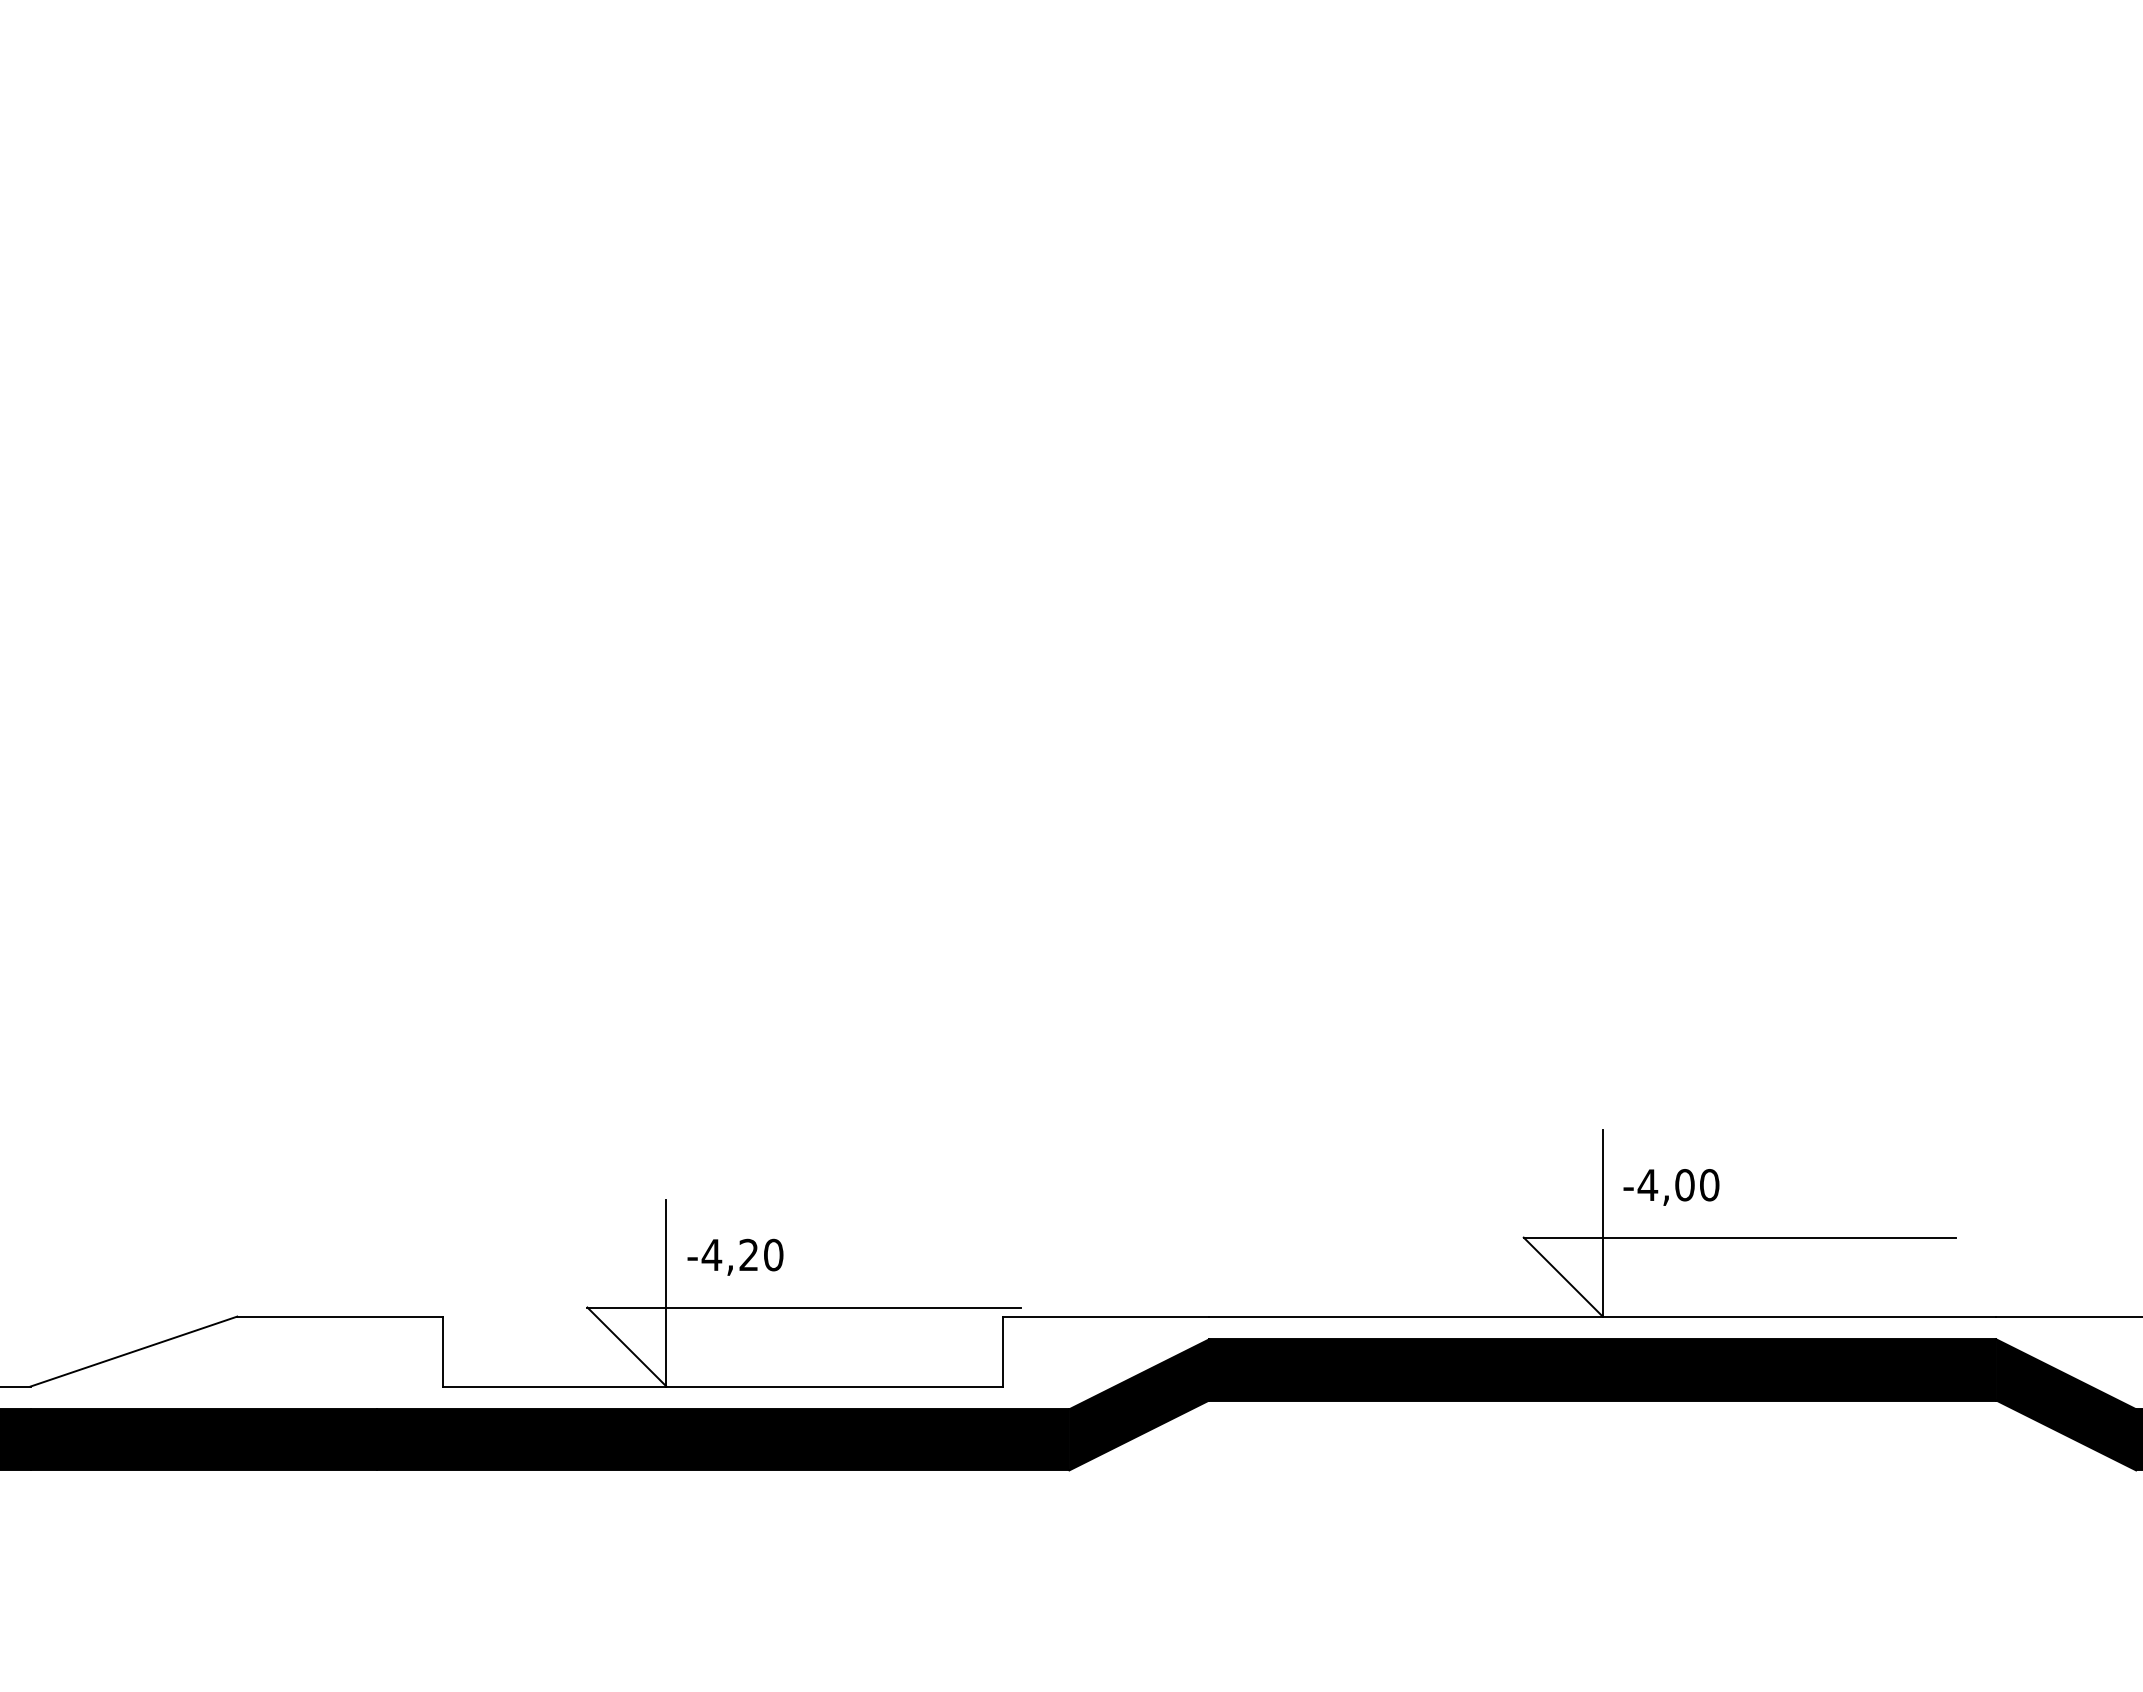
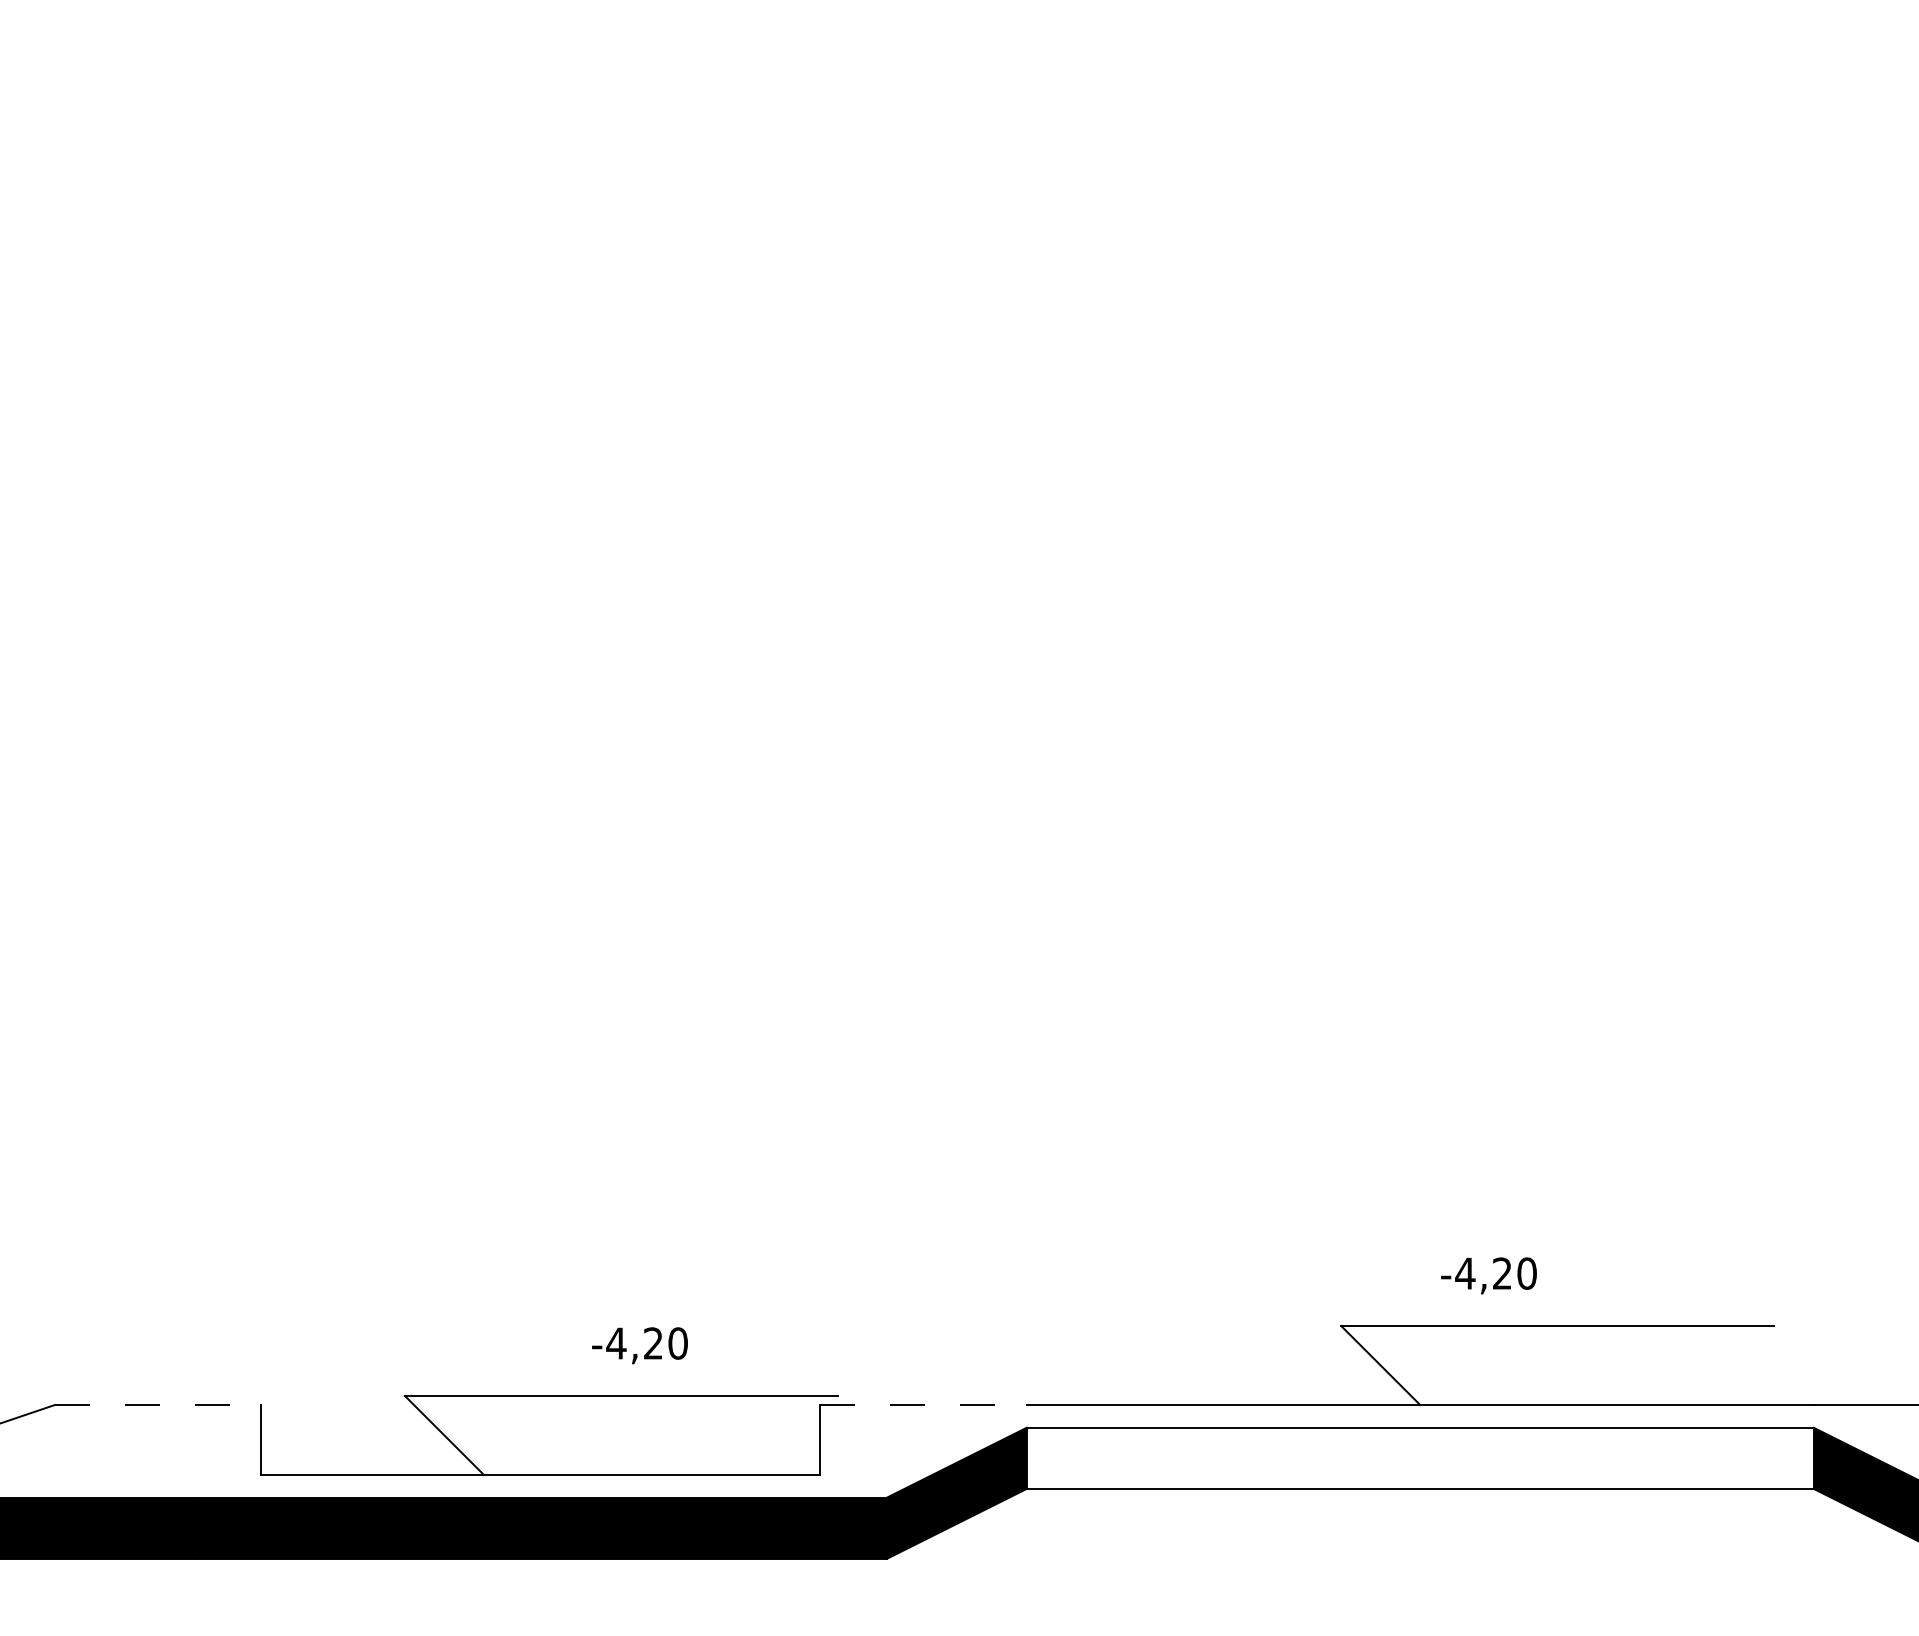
text: (1684, 1185) -> (1501, 1273), -4,00 -> -4,20
line: (1602, 1223) -> (1419, 1311), removed
text: (735, 1256) -> (639, 1344), moved
line: (666, 1293) -> (483, 1381), removed
line: (340, 1316) -> (157, 1404), solid -> dashed
line: (1106, 1316) -> (923, 1404), solid -> dashed
fill: (1602, 1369) -> (1419, 1457), removed

